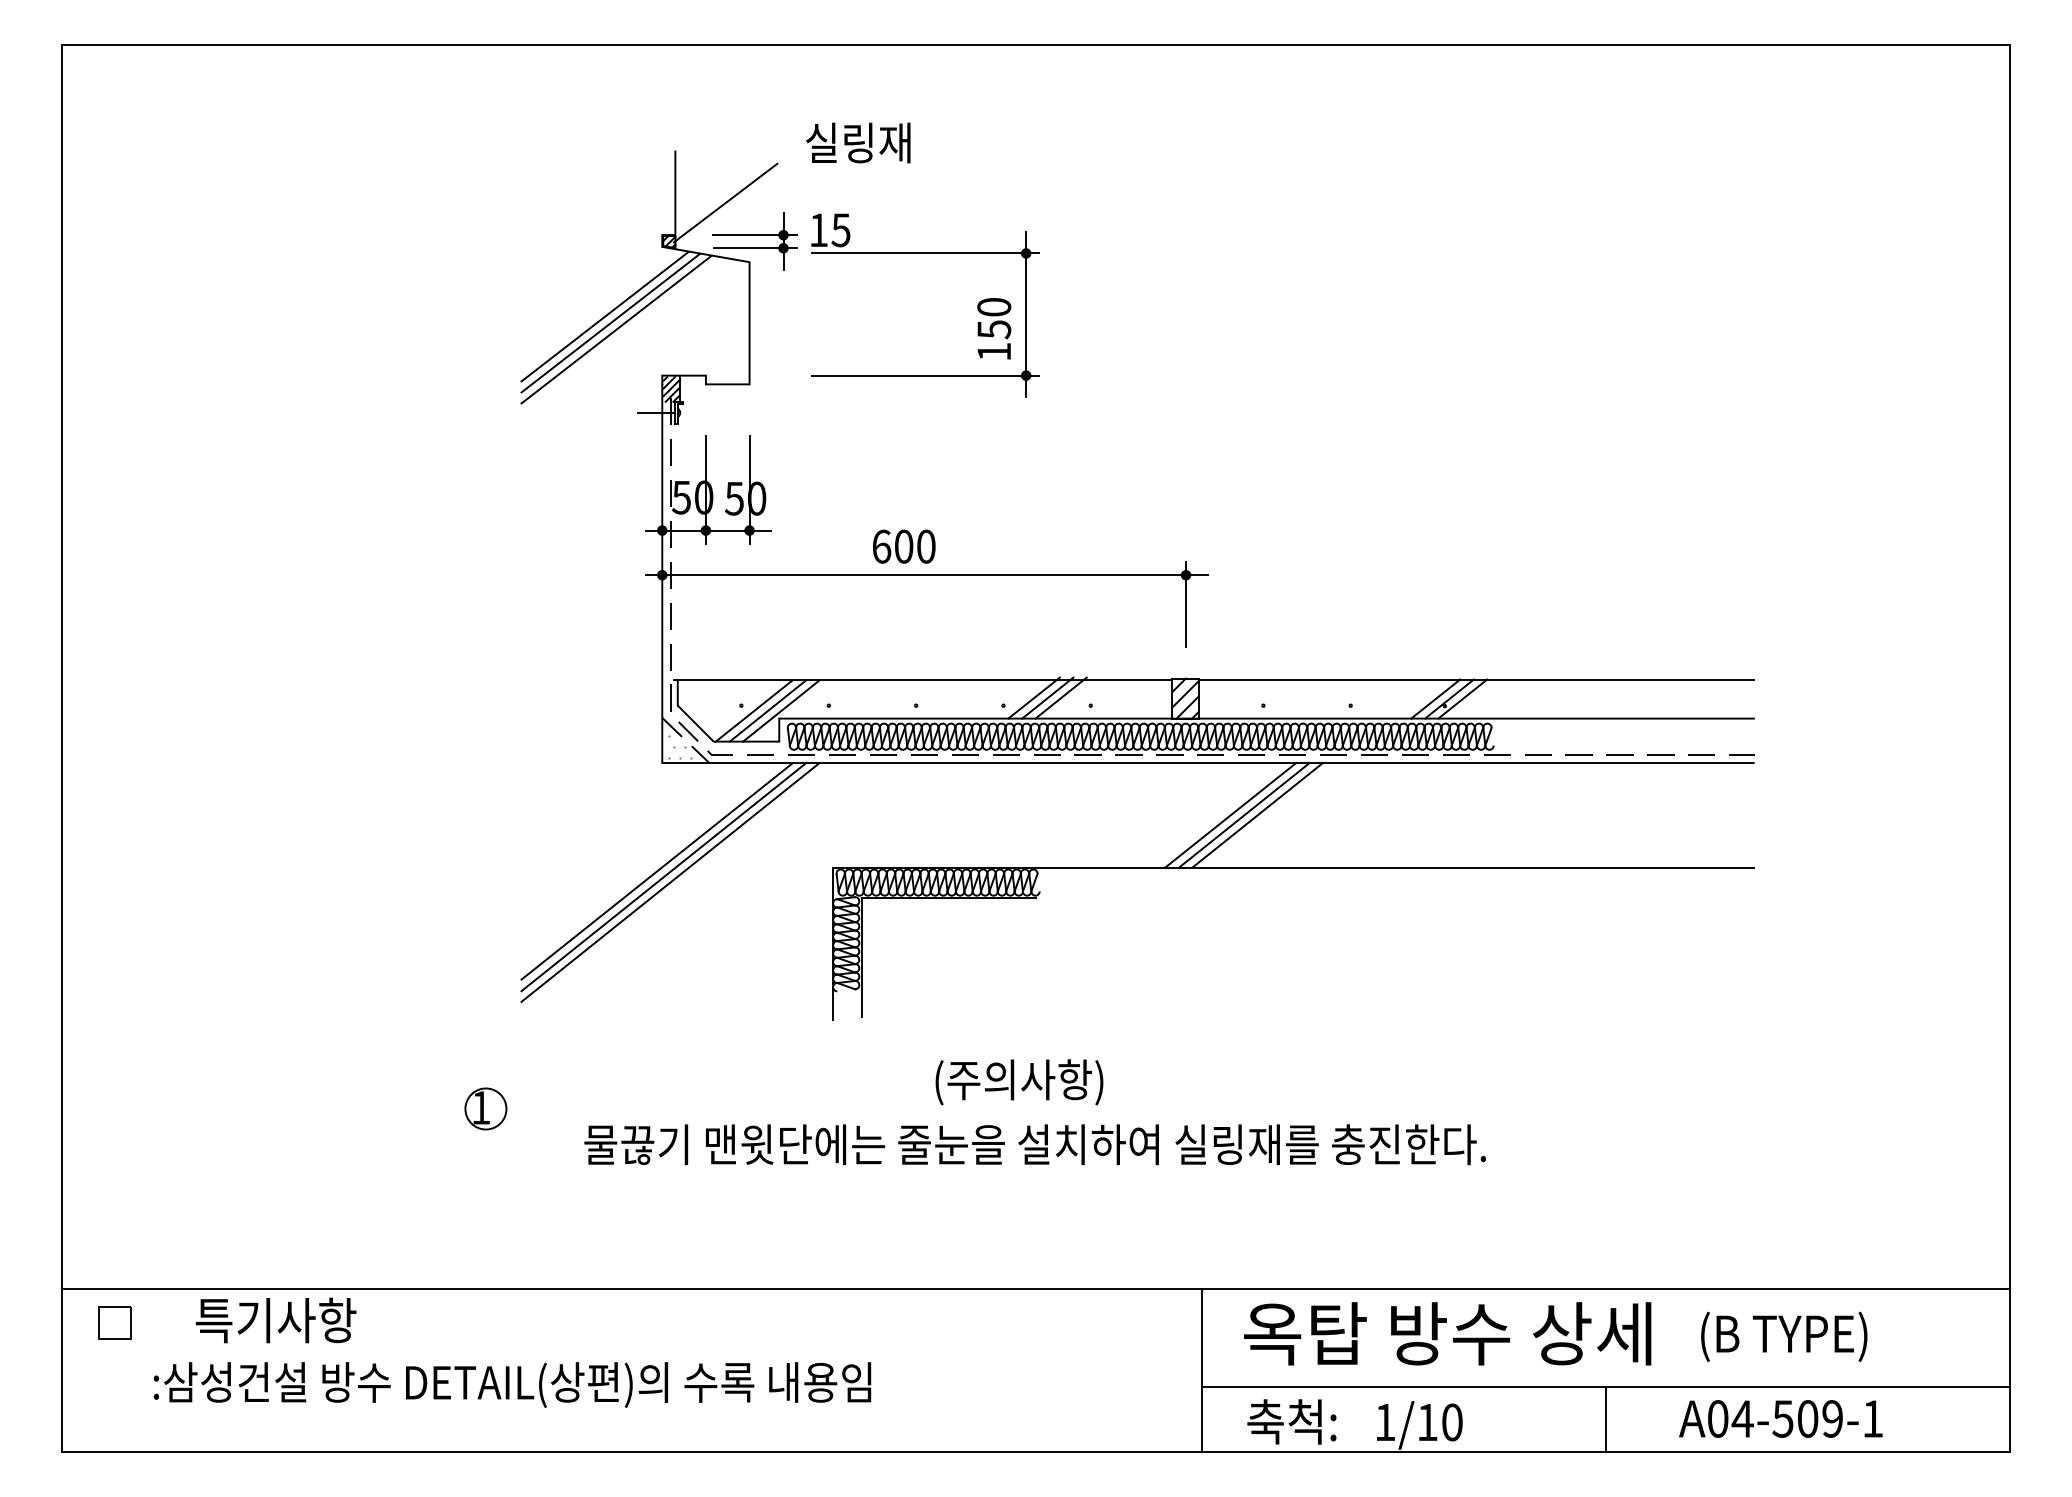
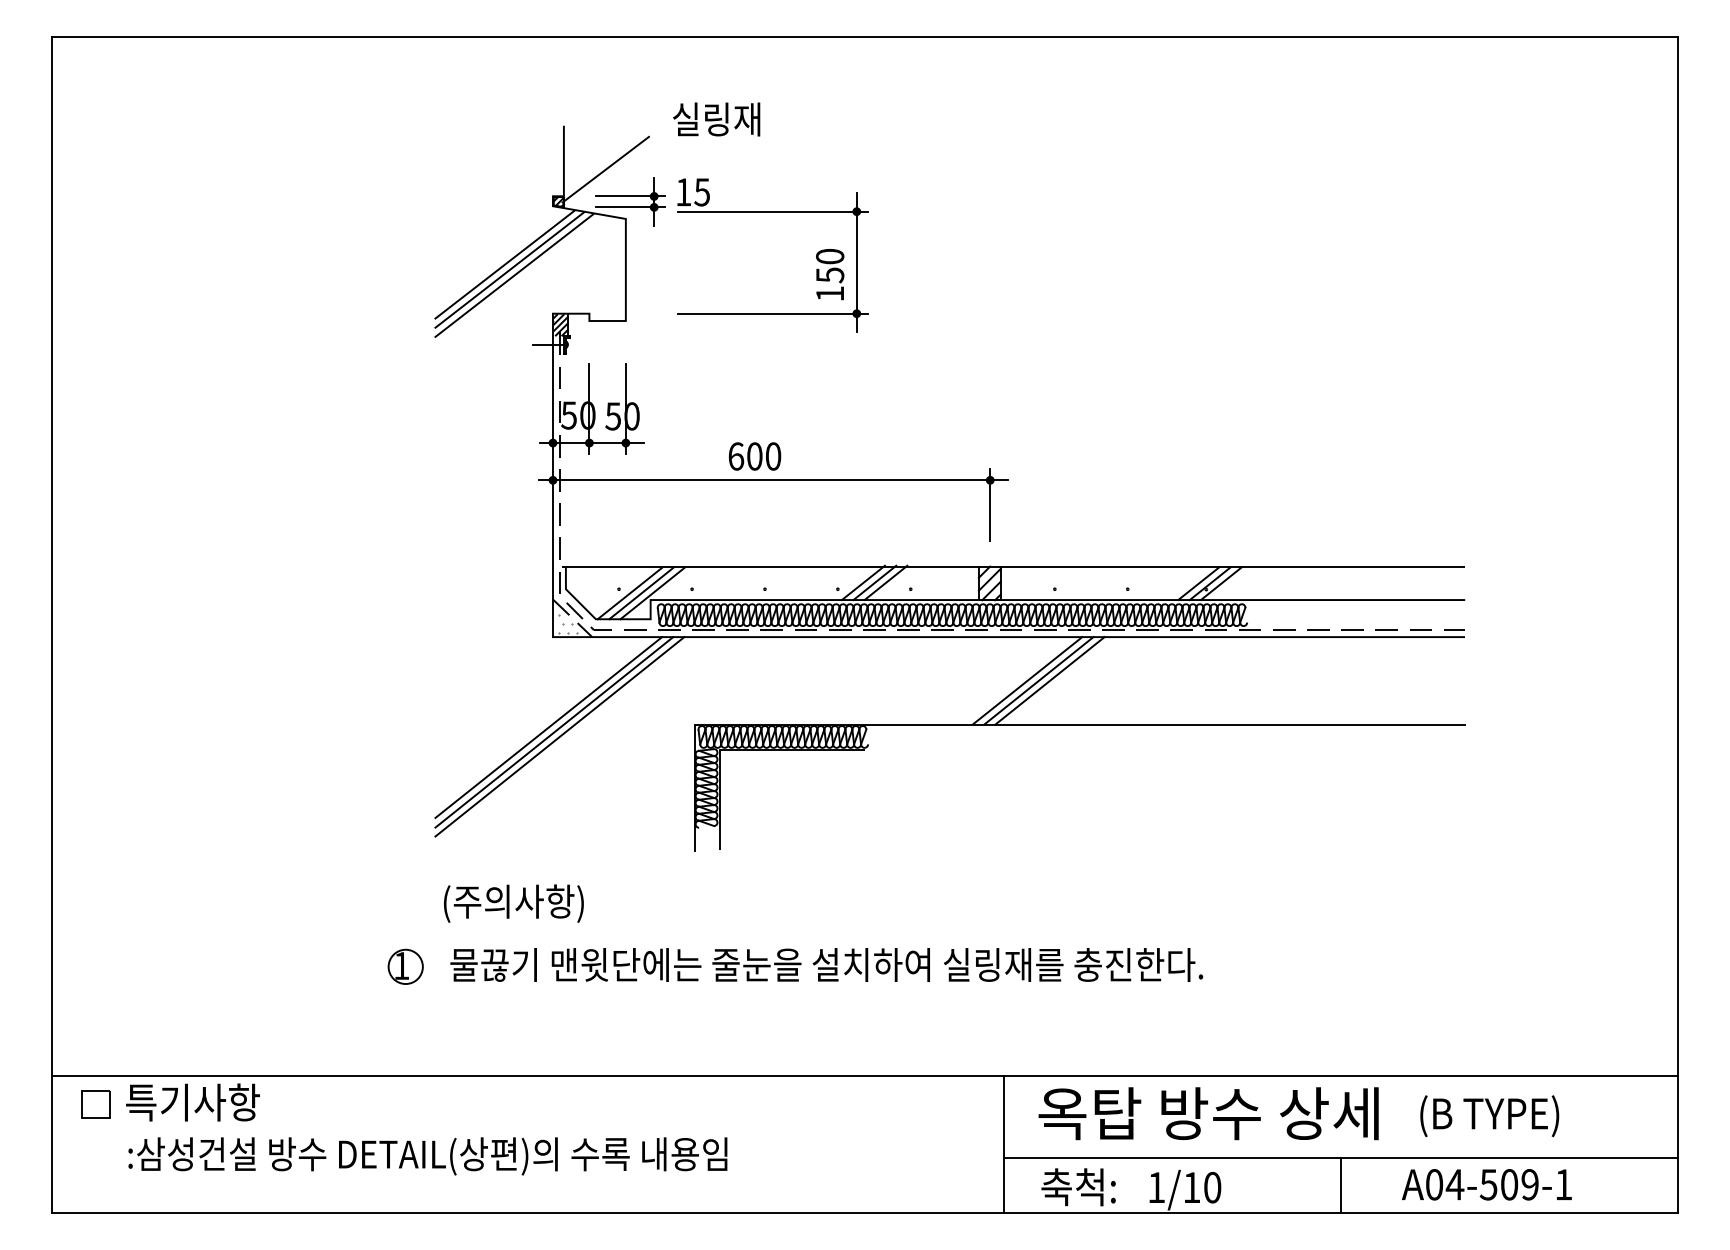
text: (1019, 1082) -> (513, 903), moved
part: (485, 1108) -> (405, 966), moved
text: (1034, 1144) -> (826, 964), moved
text: (275, 1320) -> (192, 1102), moved

